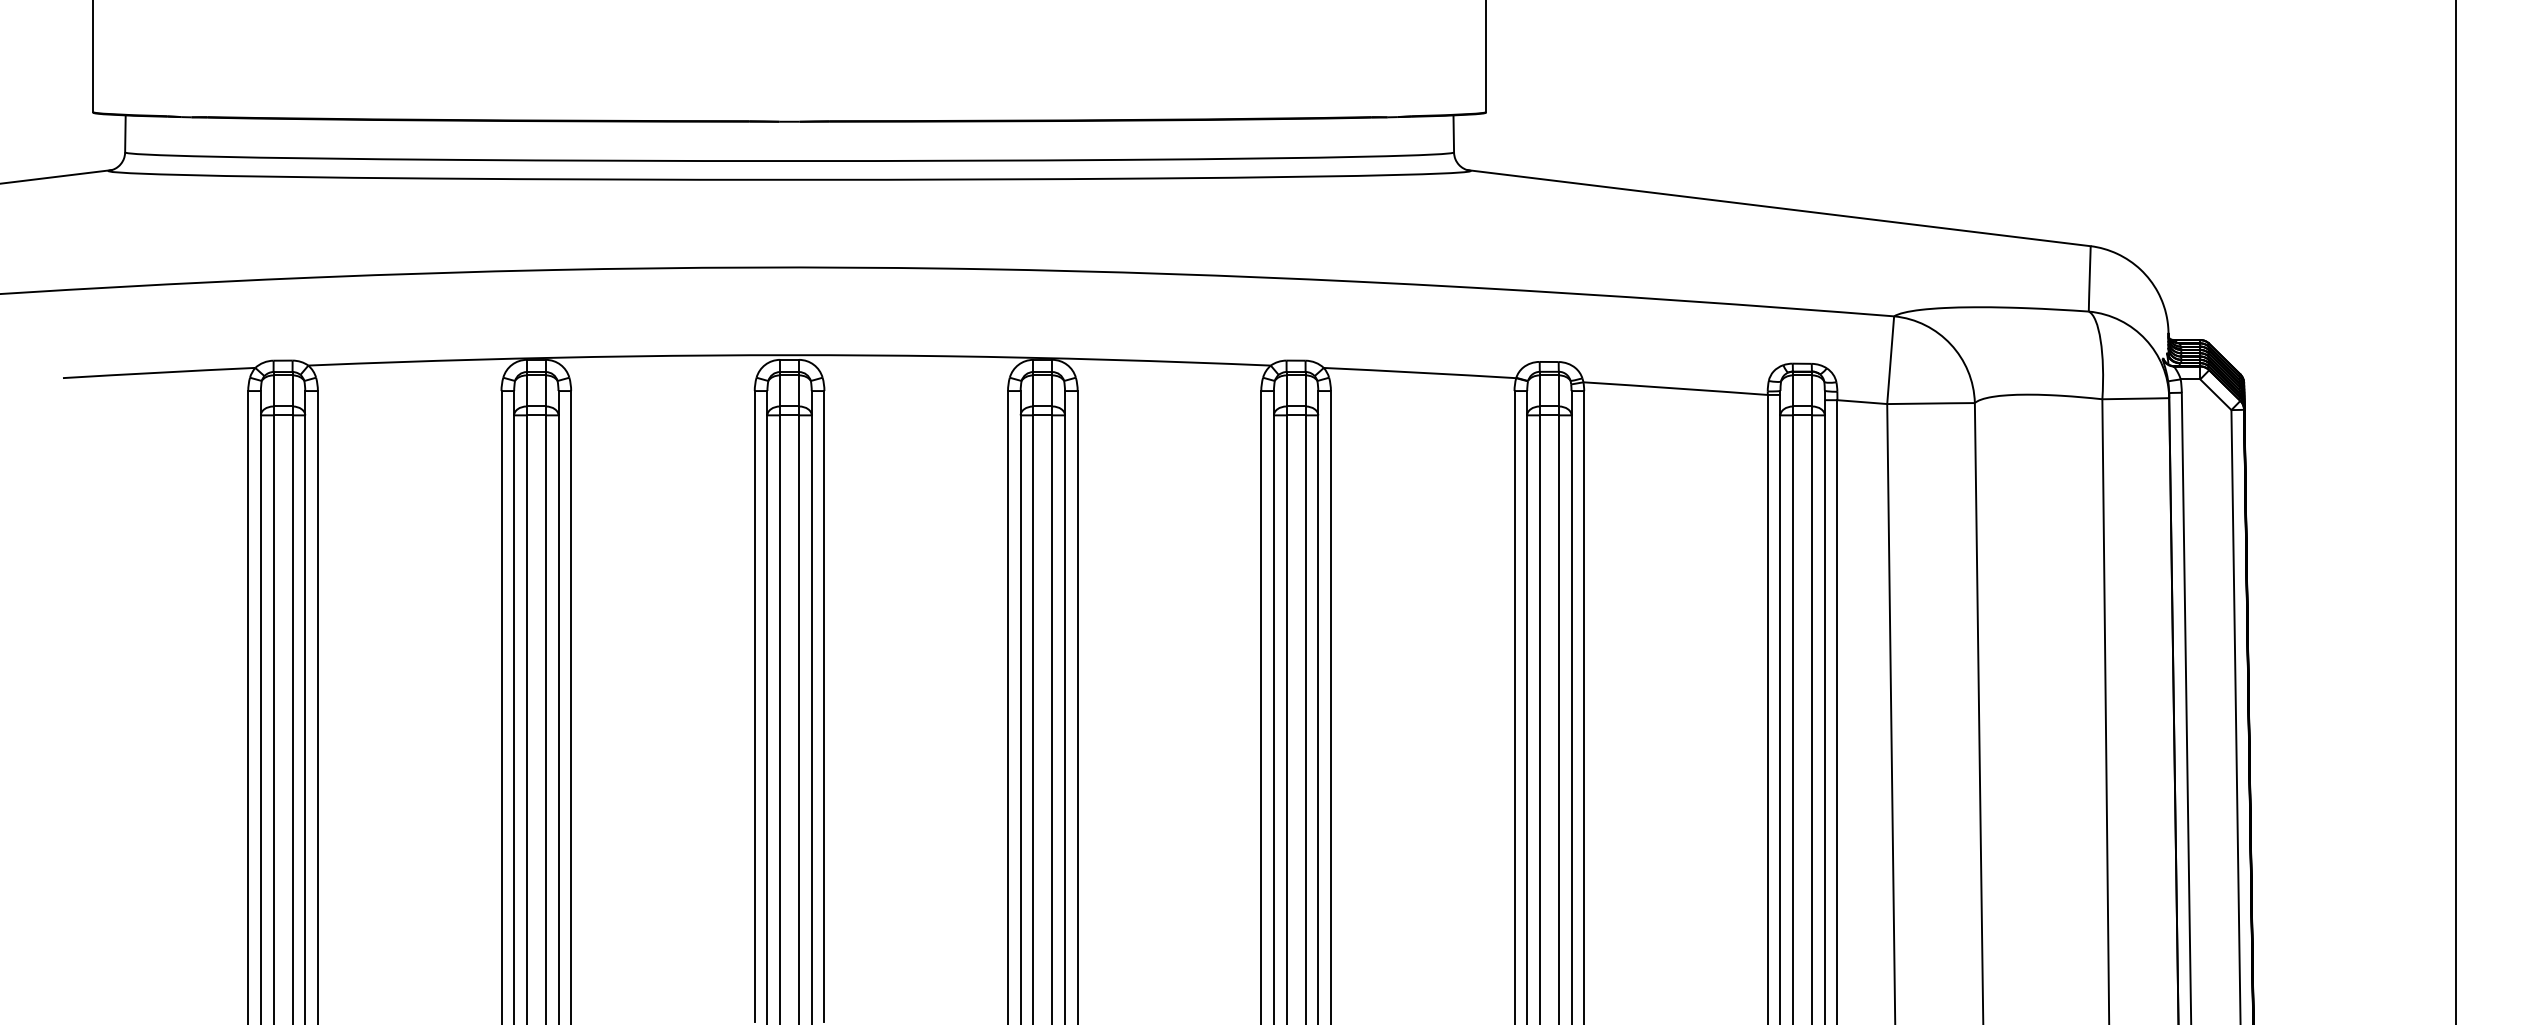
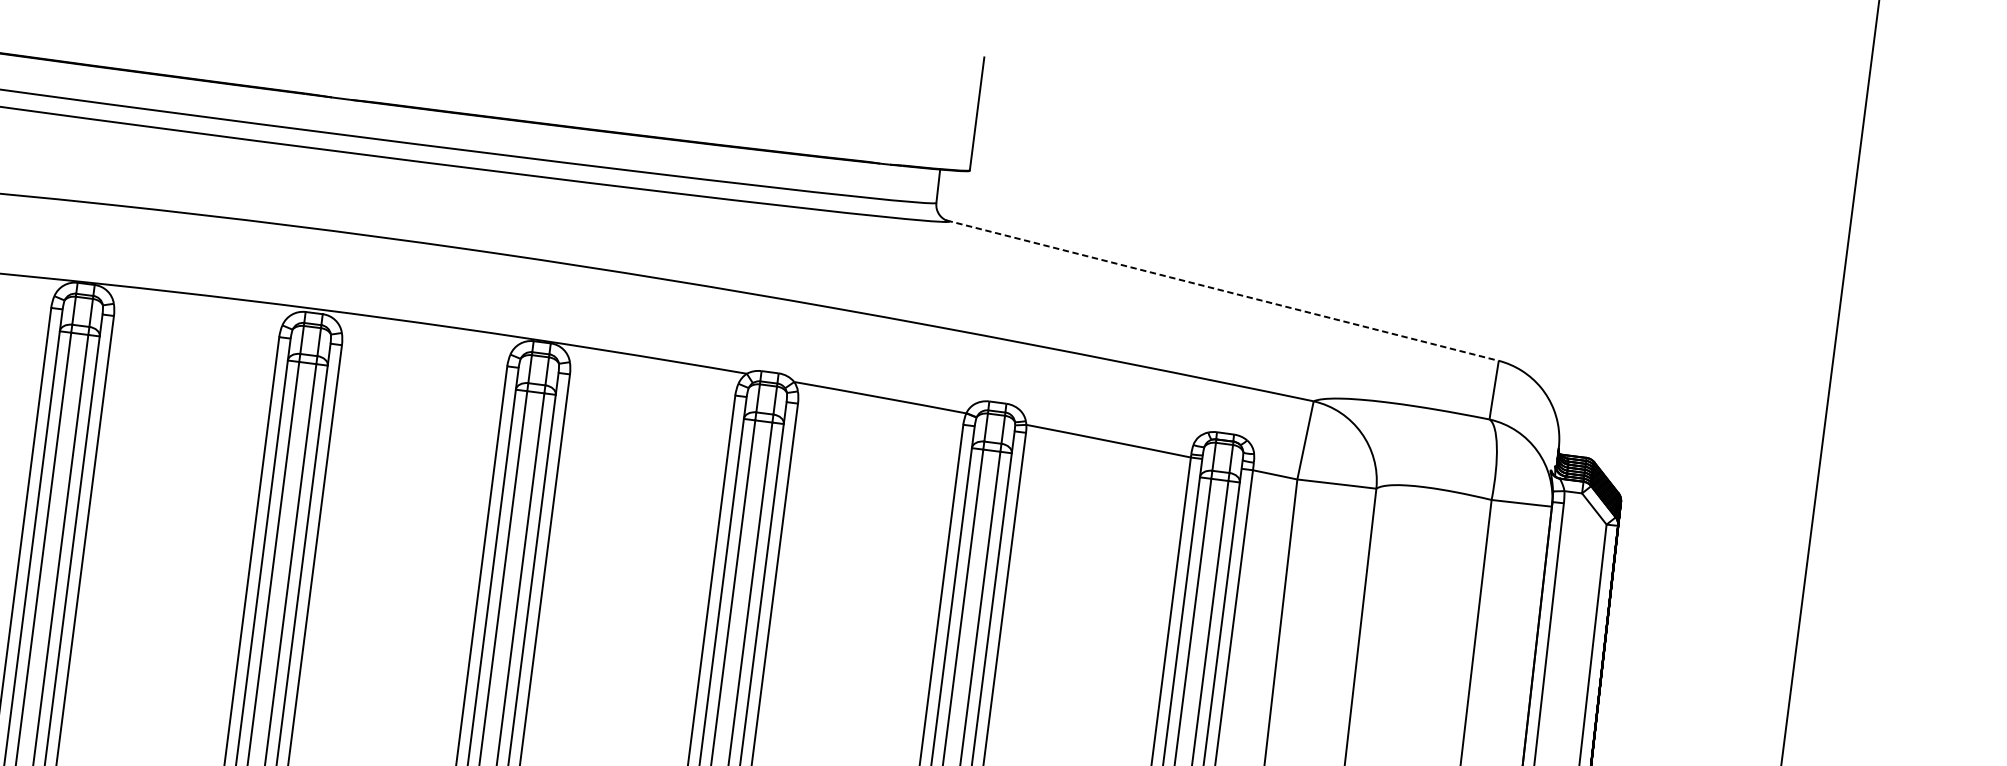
line: (1779, 208) -> (1222, 290), solid -> dashed

